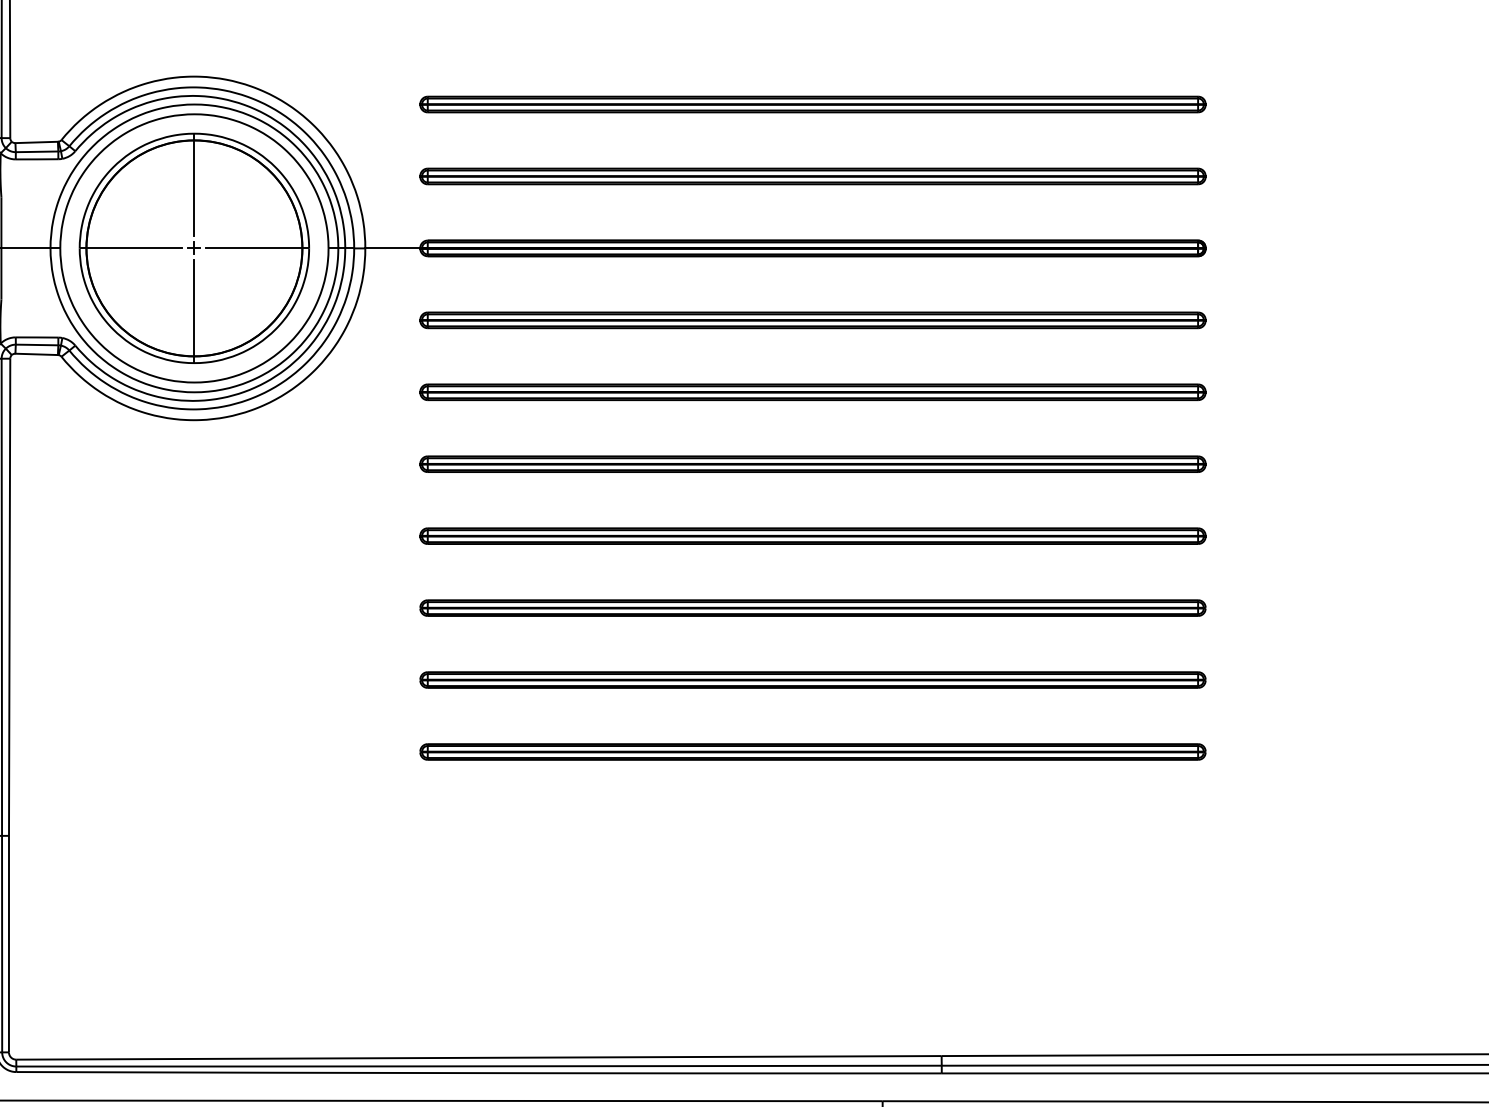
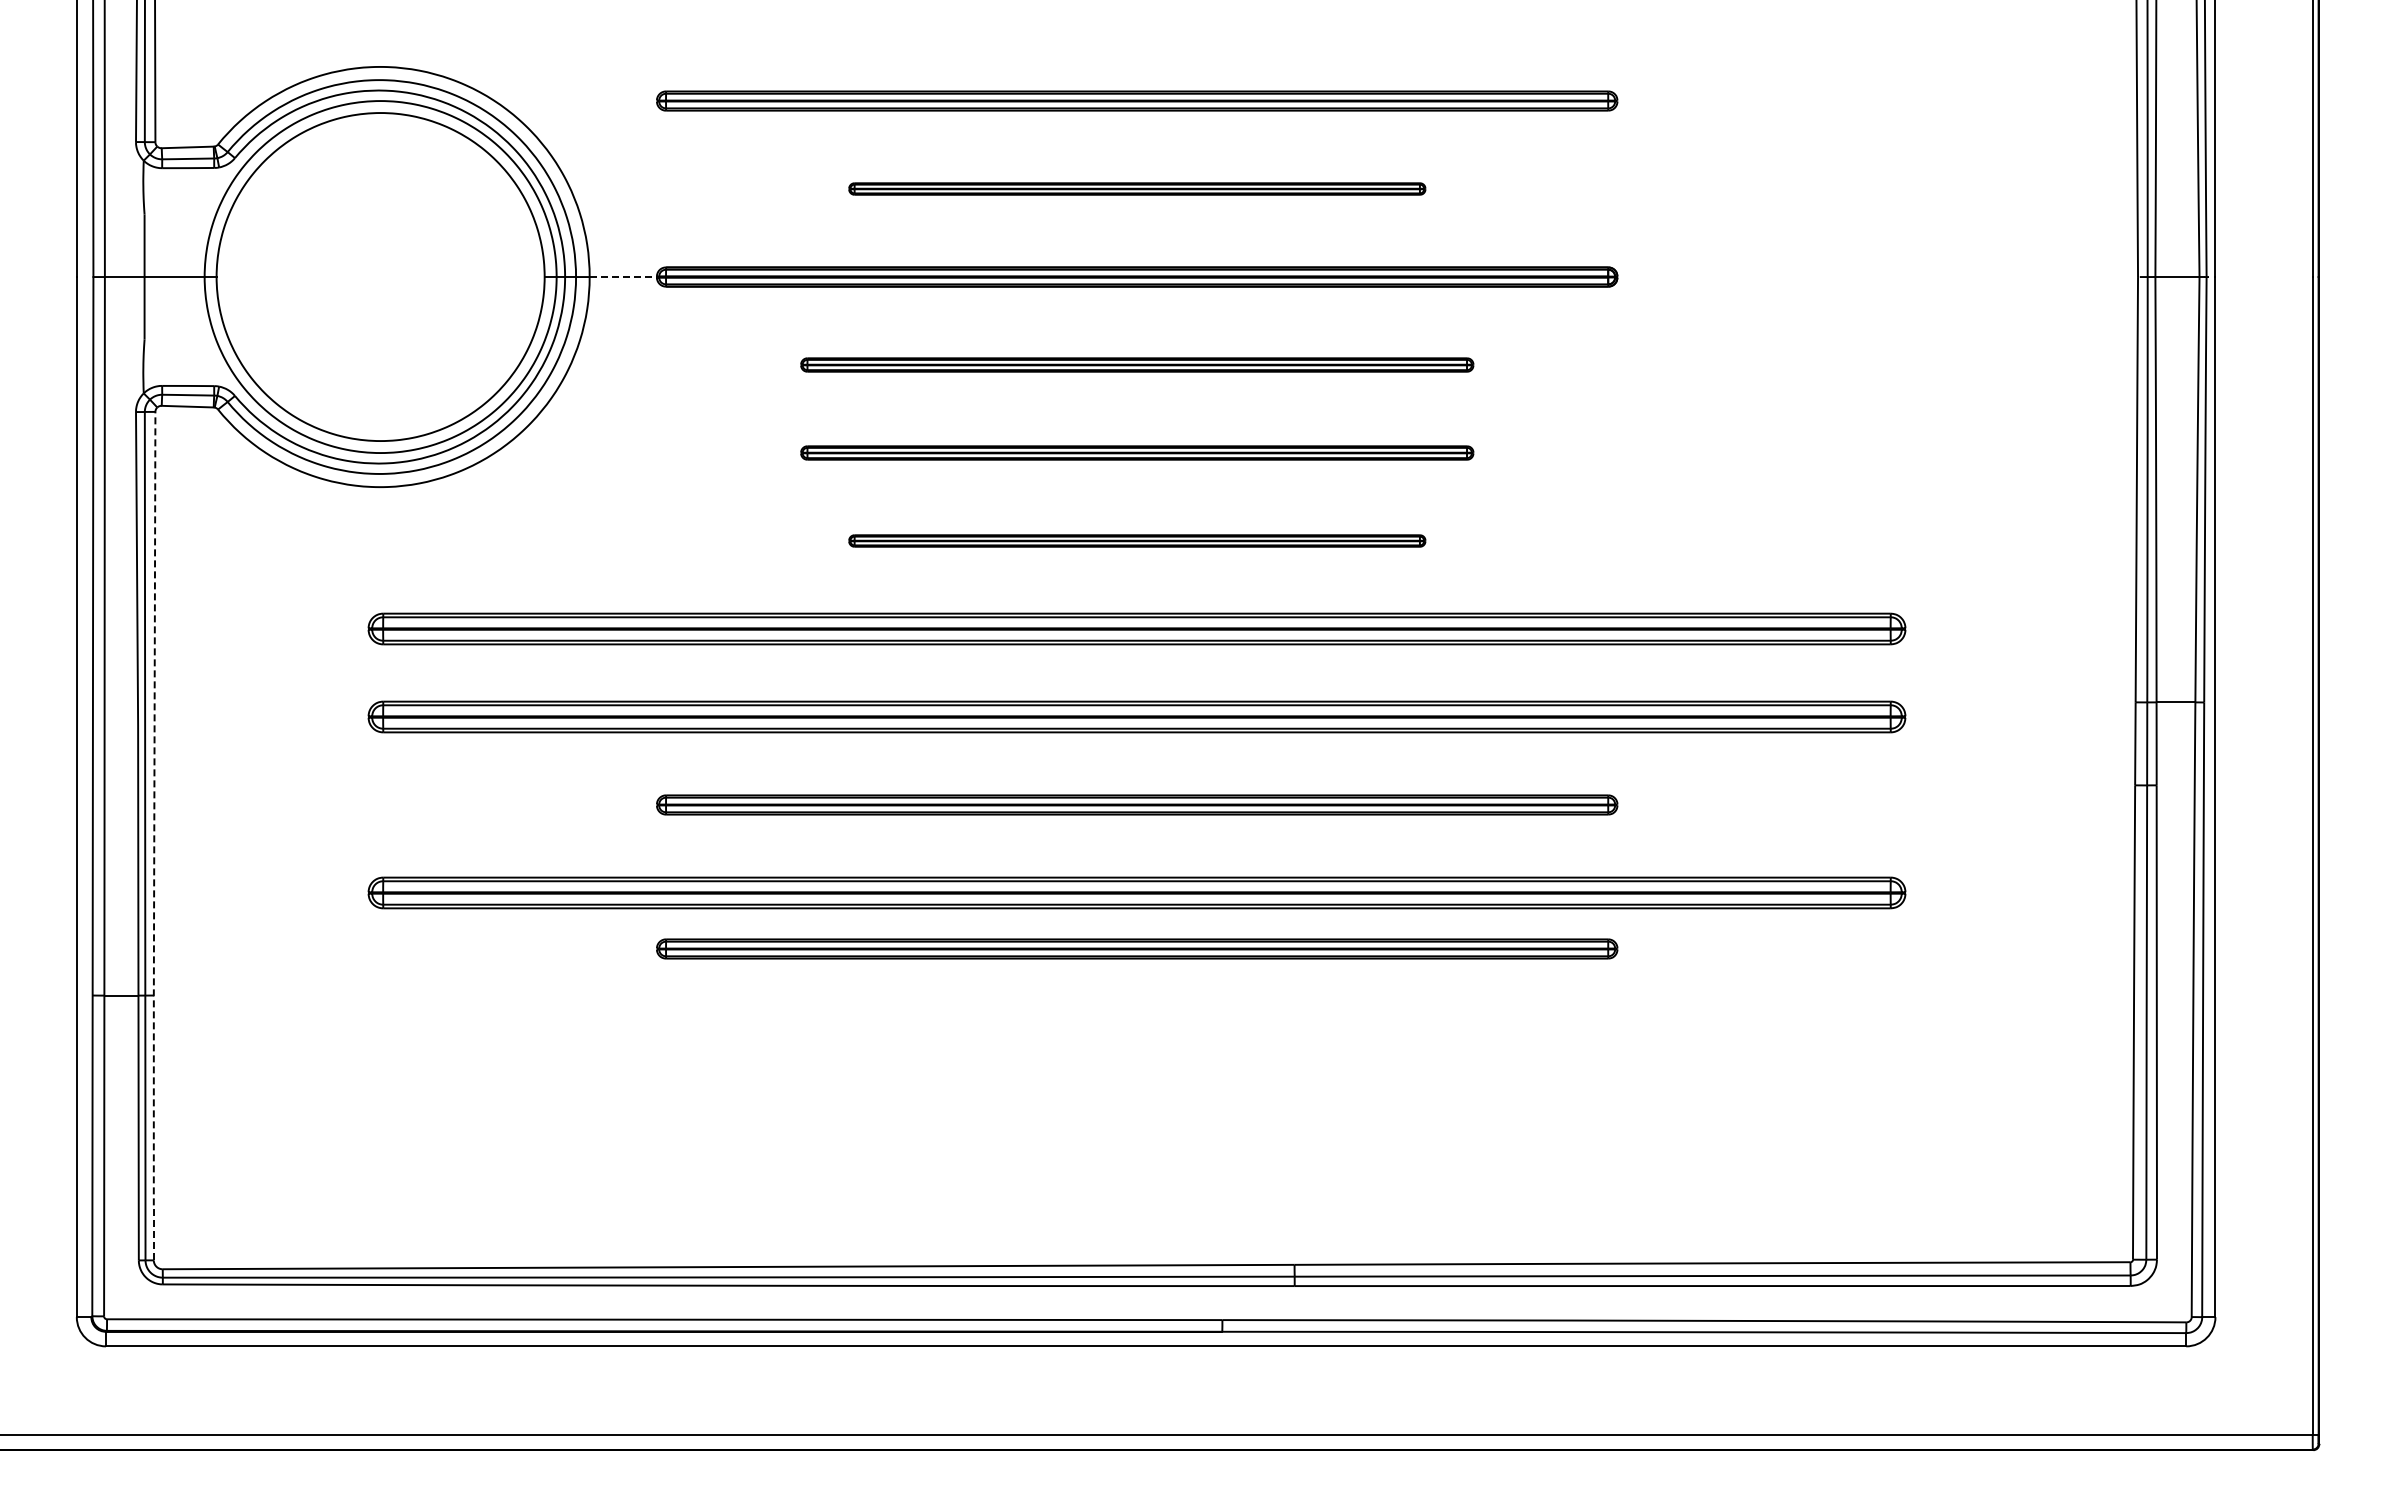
part: (813, 176) -> (1137, 188), size x0.6
part: (194, 247) -> (380, 276), removed
line: (392, 248) -> (623, 277), solid -> dashed
part: (813, 319) -> (1137, 364), size x0.7
part: (813, 391) -> (1137, 452), size x0.7
part: (813, 463) -> (1137, 540), size x0.6
part: (813, 535) -> (1137, 628), size x1.6
part: (813, 607) -> (1137, 716), size x1.6
line: (9, 706) -> (154, 837), solid -> dashed
part: (813, 751) -> (1137, 892), size x1.6
part: (813, 797) -> (1137, 948), added

